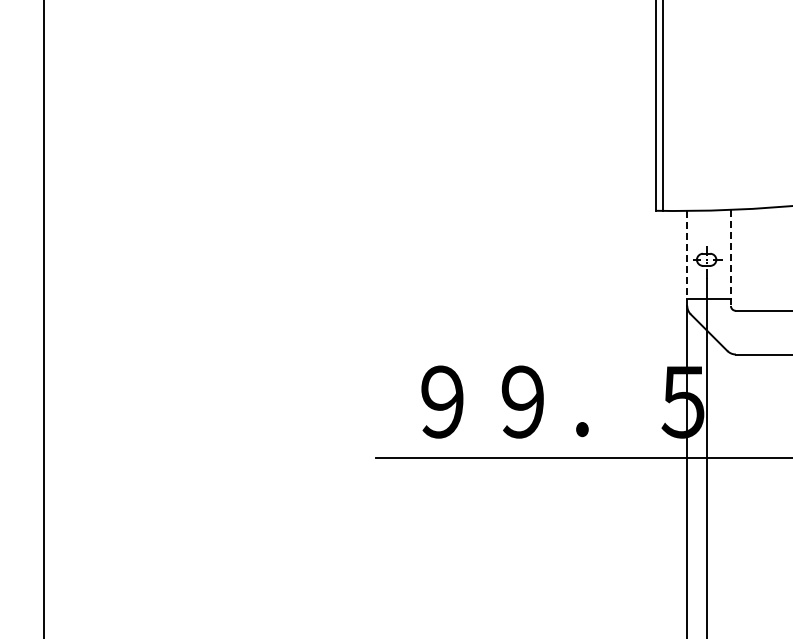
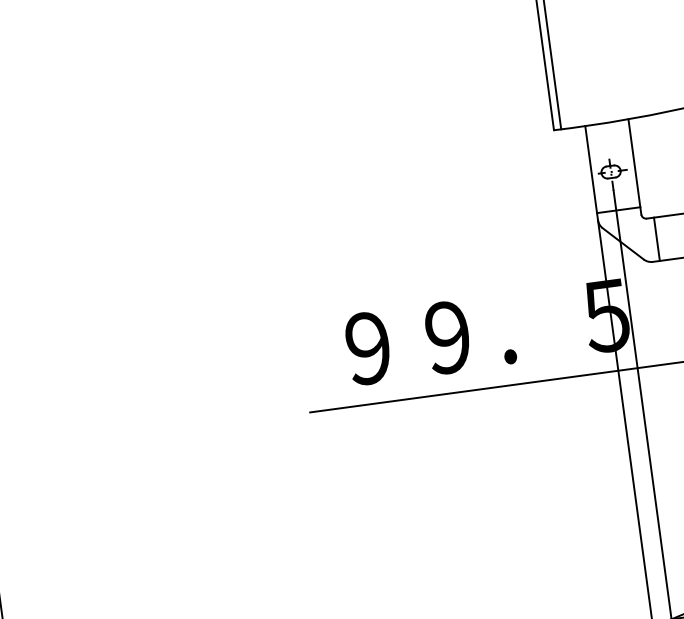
line: (687, 258) -> (591, 173), dashed -> solid
line: (730, 258) -> (634, 167), dashed -> solid
line: (743, 332) -> (657, 239), added

